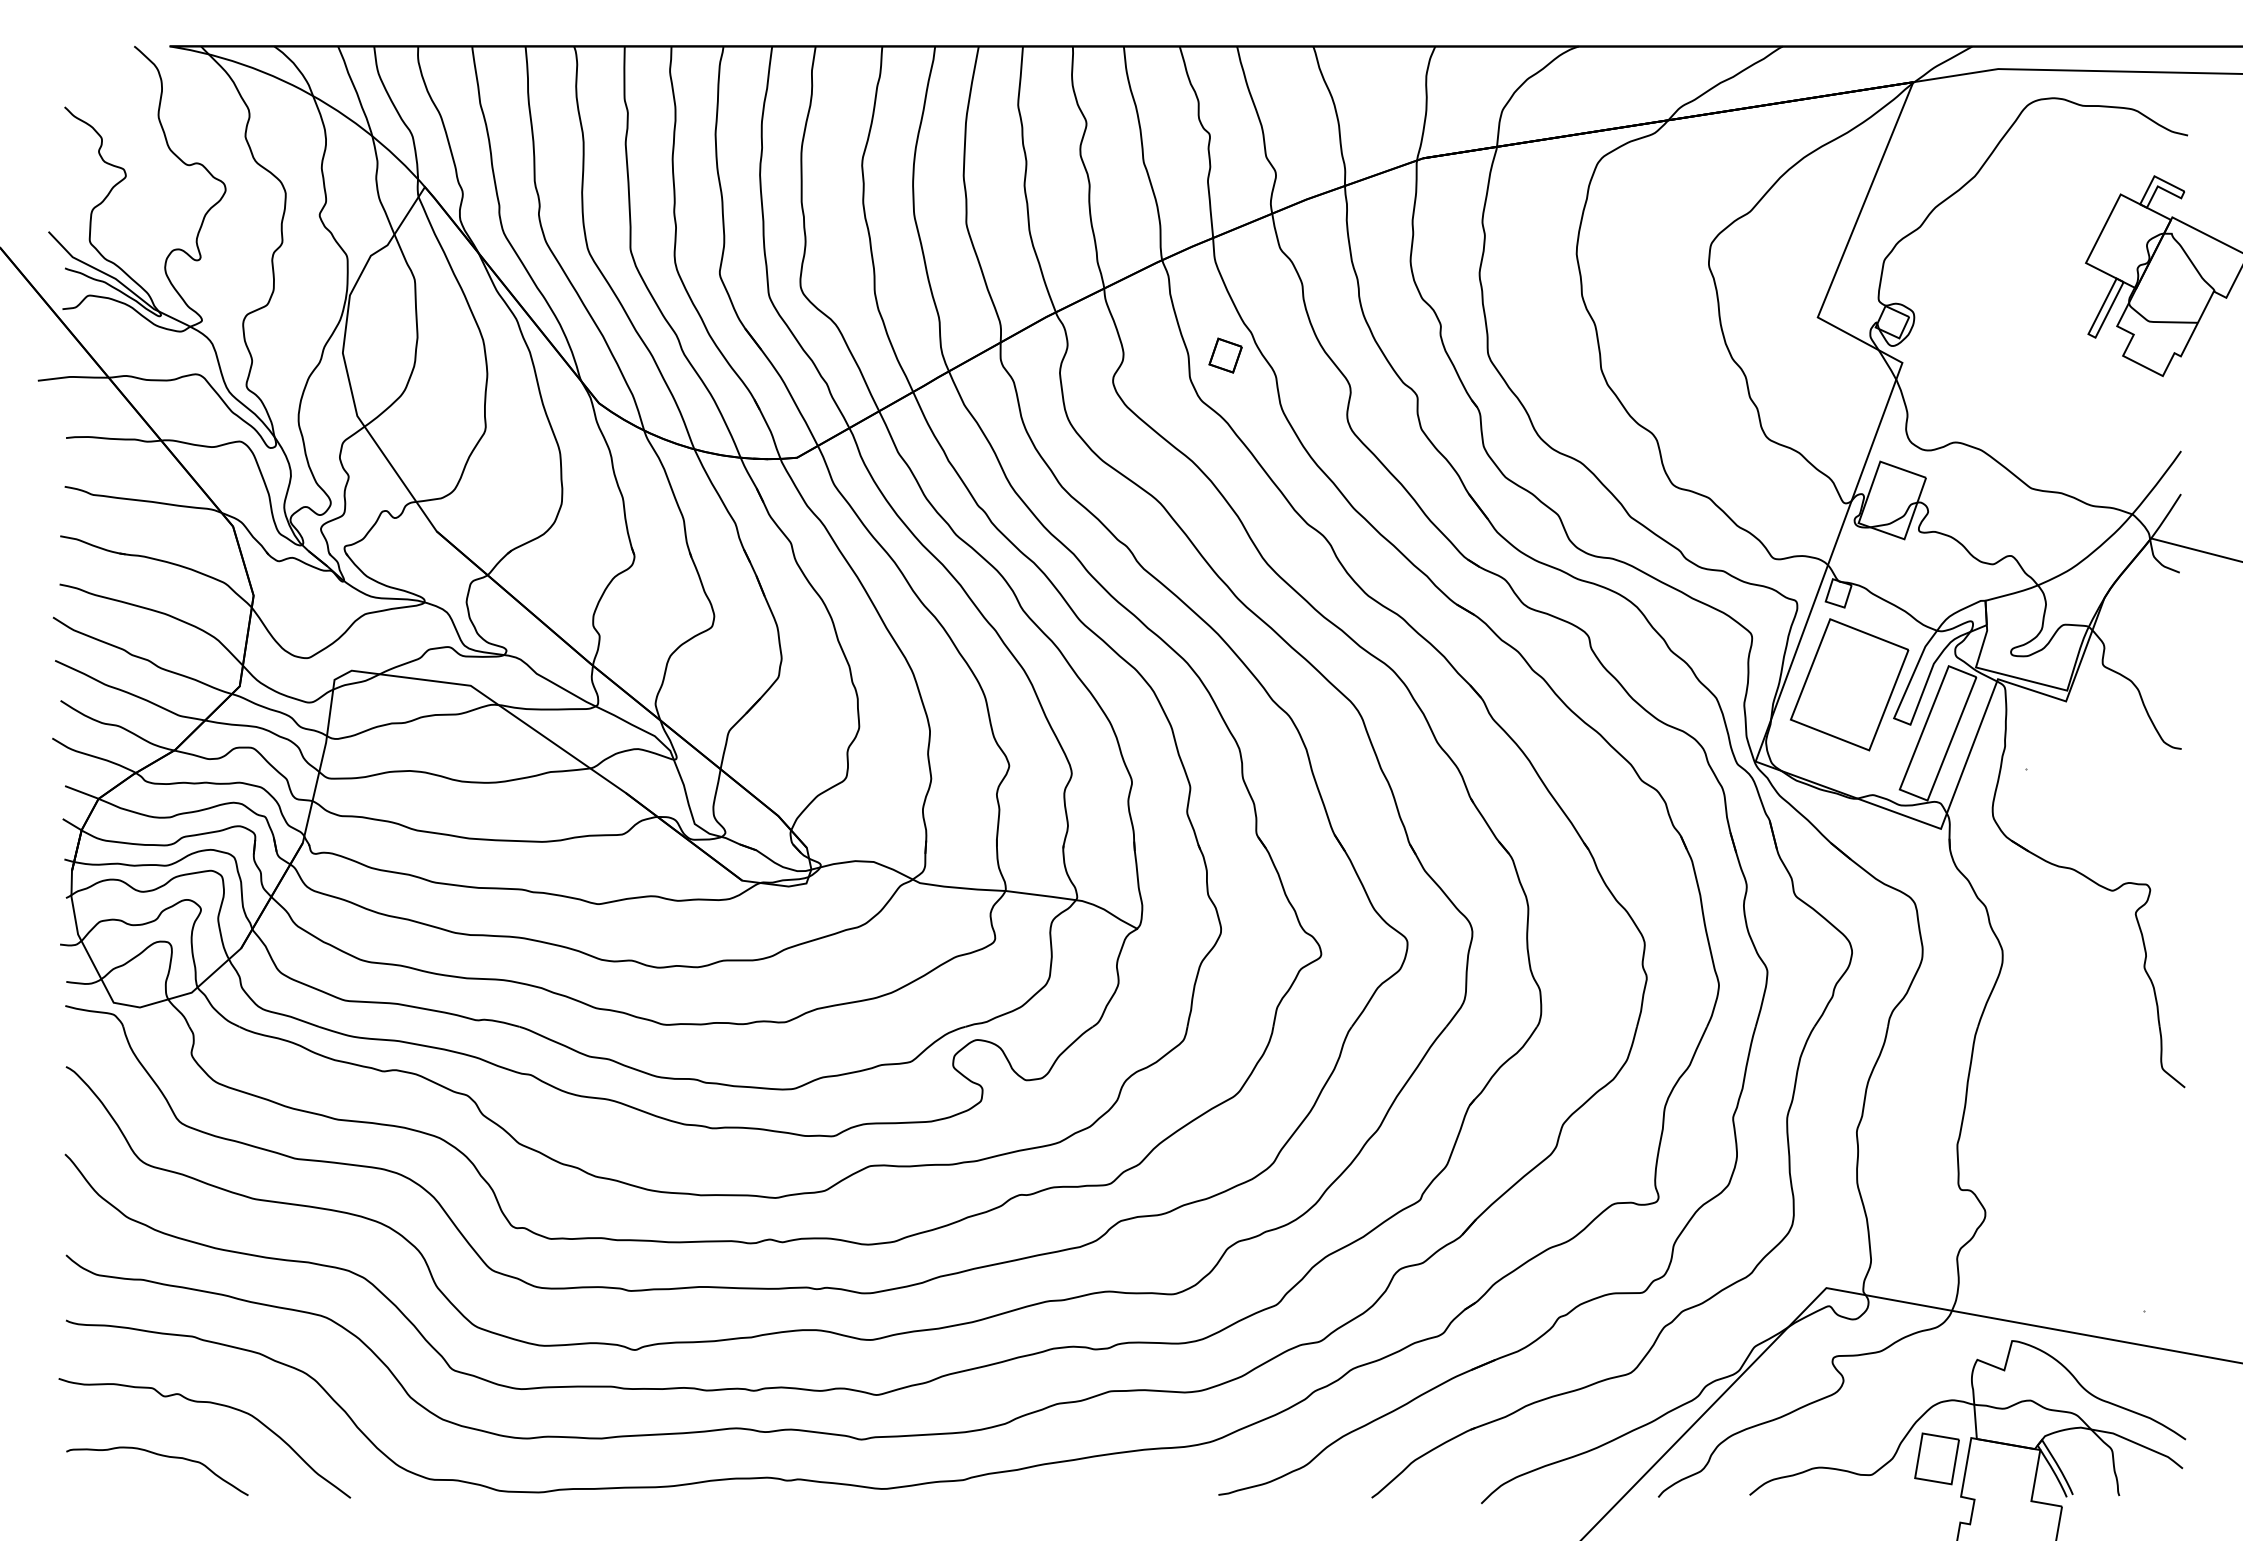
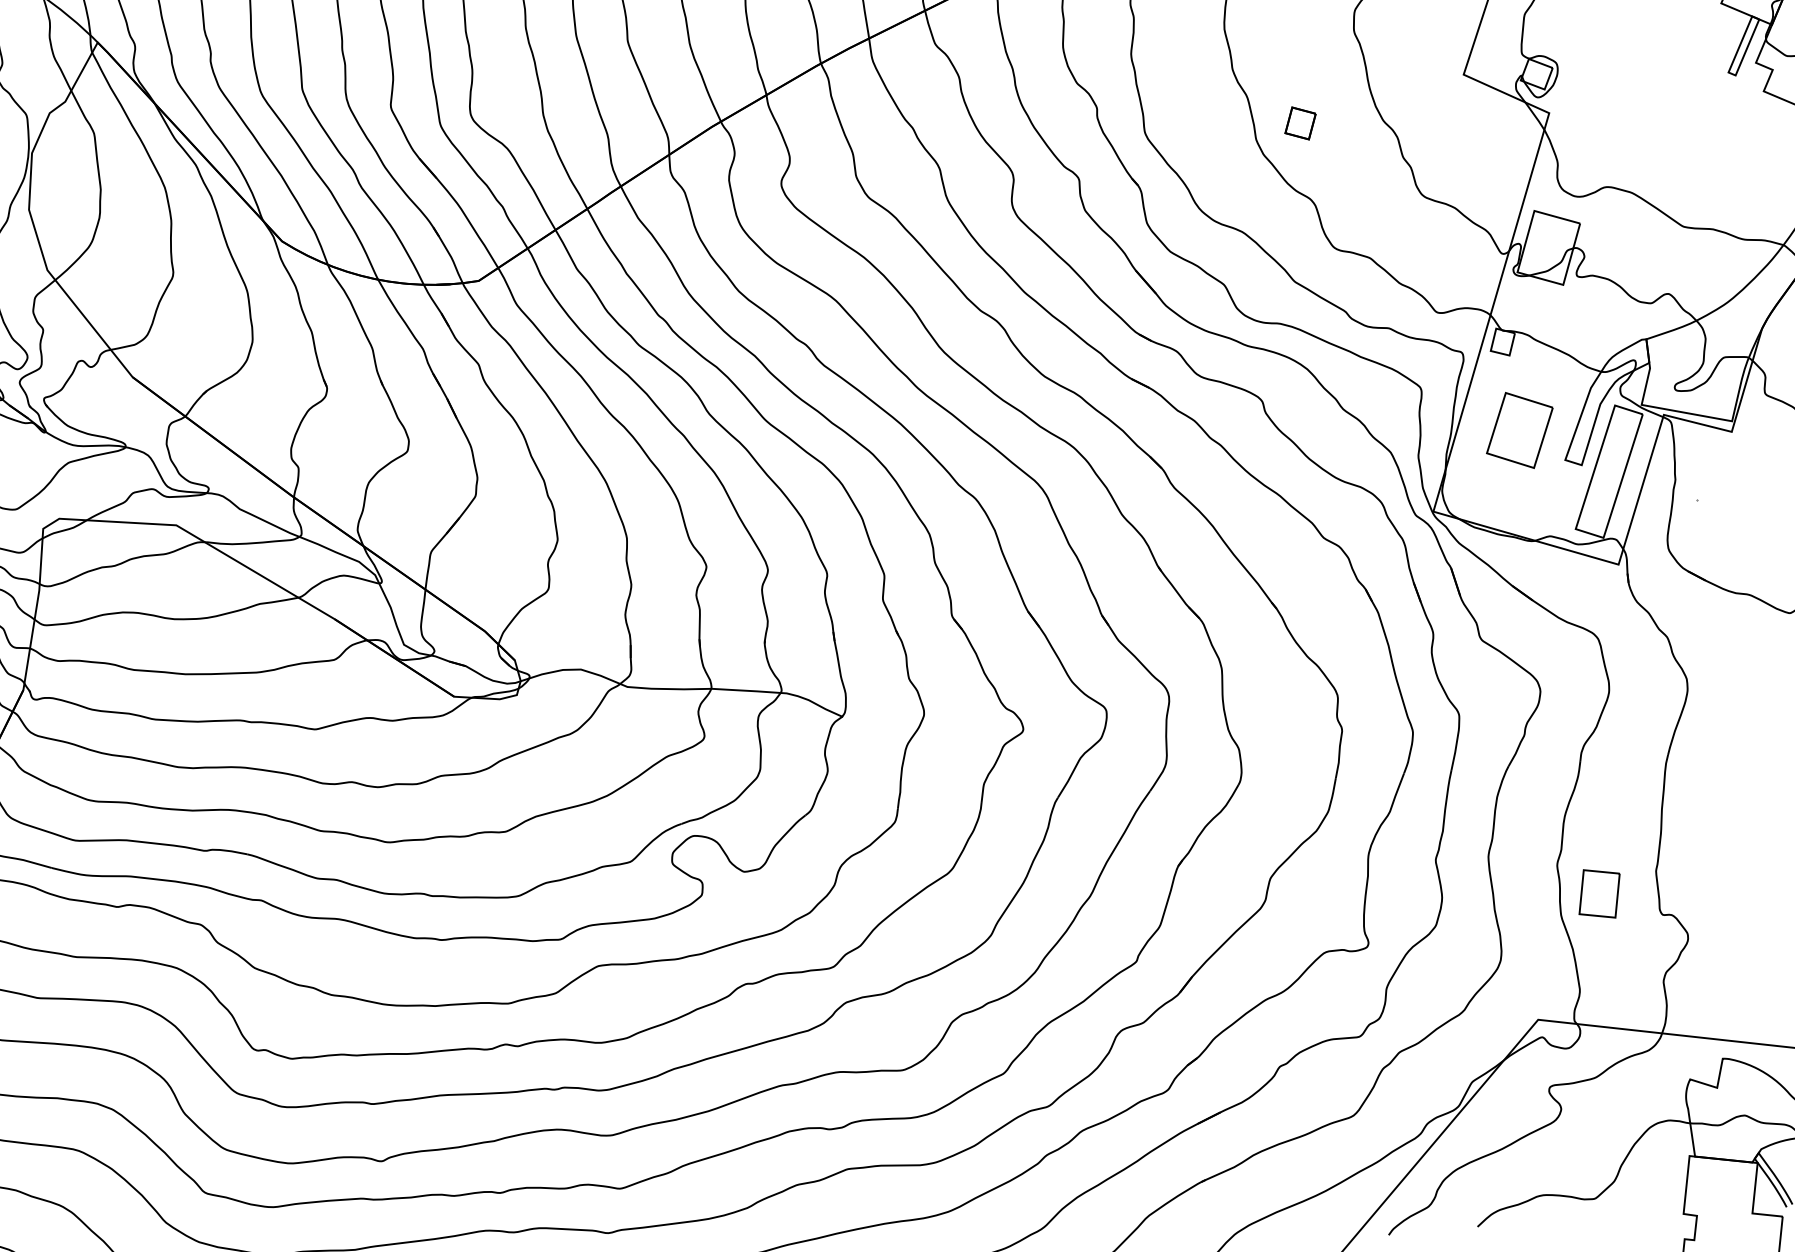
part: (1225, 355) -> (1300, 123), moved
part: (1849, 684) -> (1519, 430), size x0.6
part: (1936, 1458) -> (1598, 893), moved

